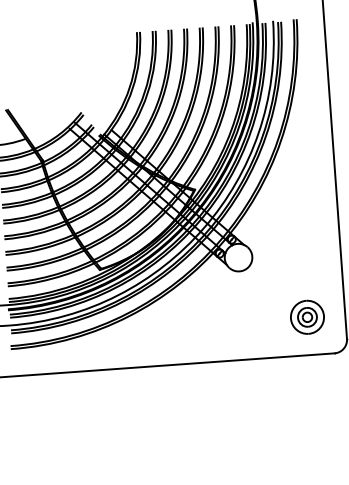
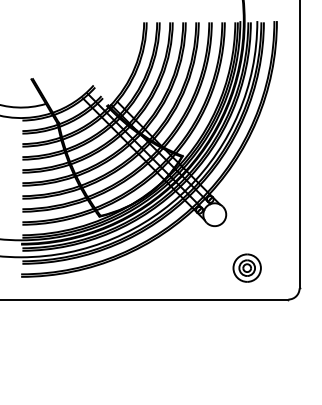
part: (306, 316) -> (246, 267), moved

